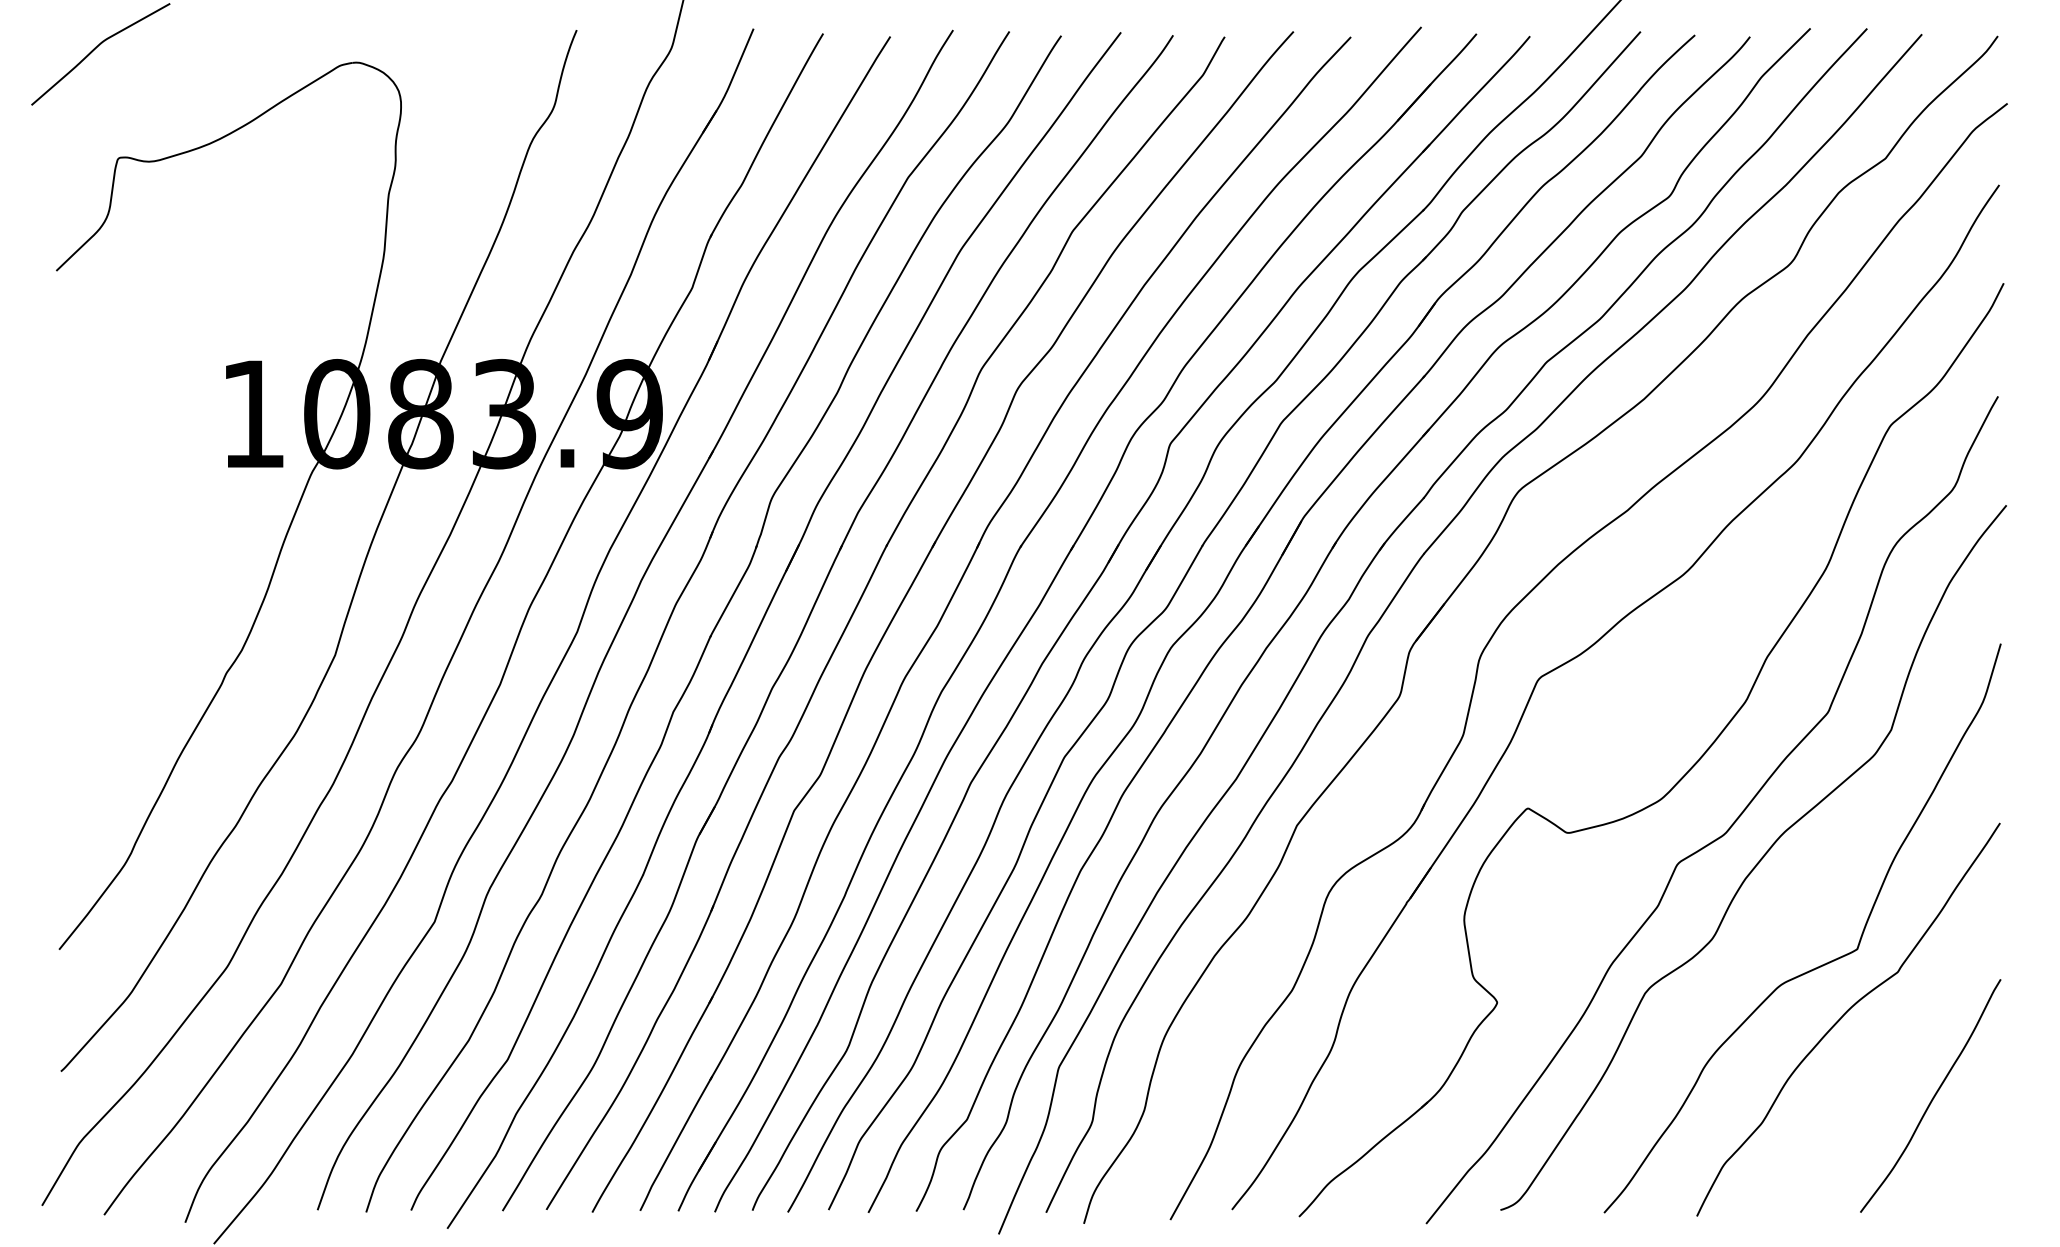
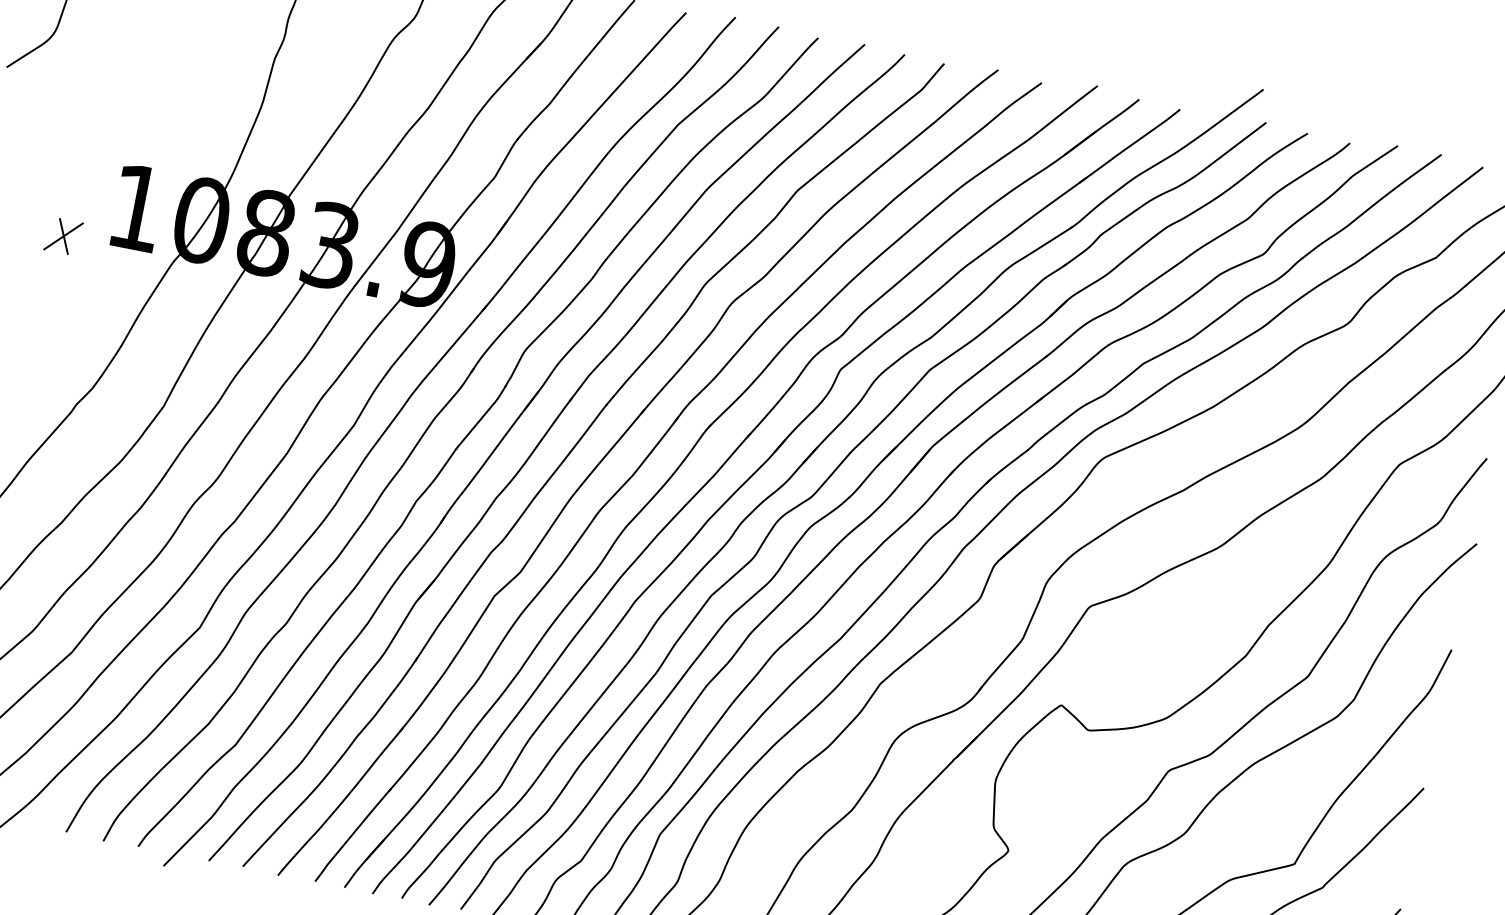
part: (168, 467) -> (63, 236), added

